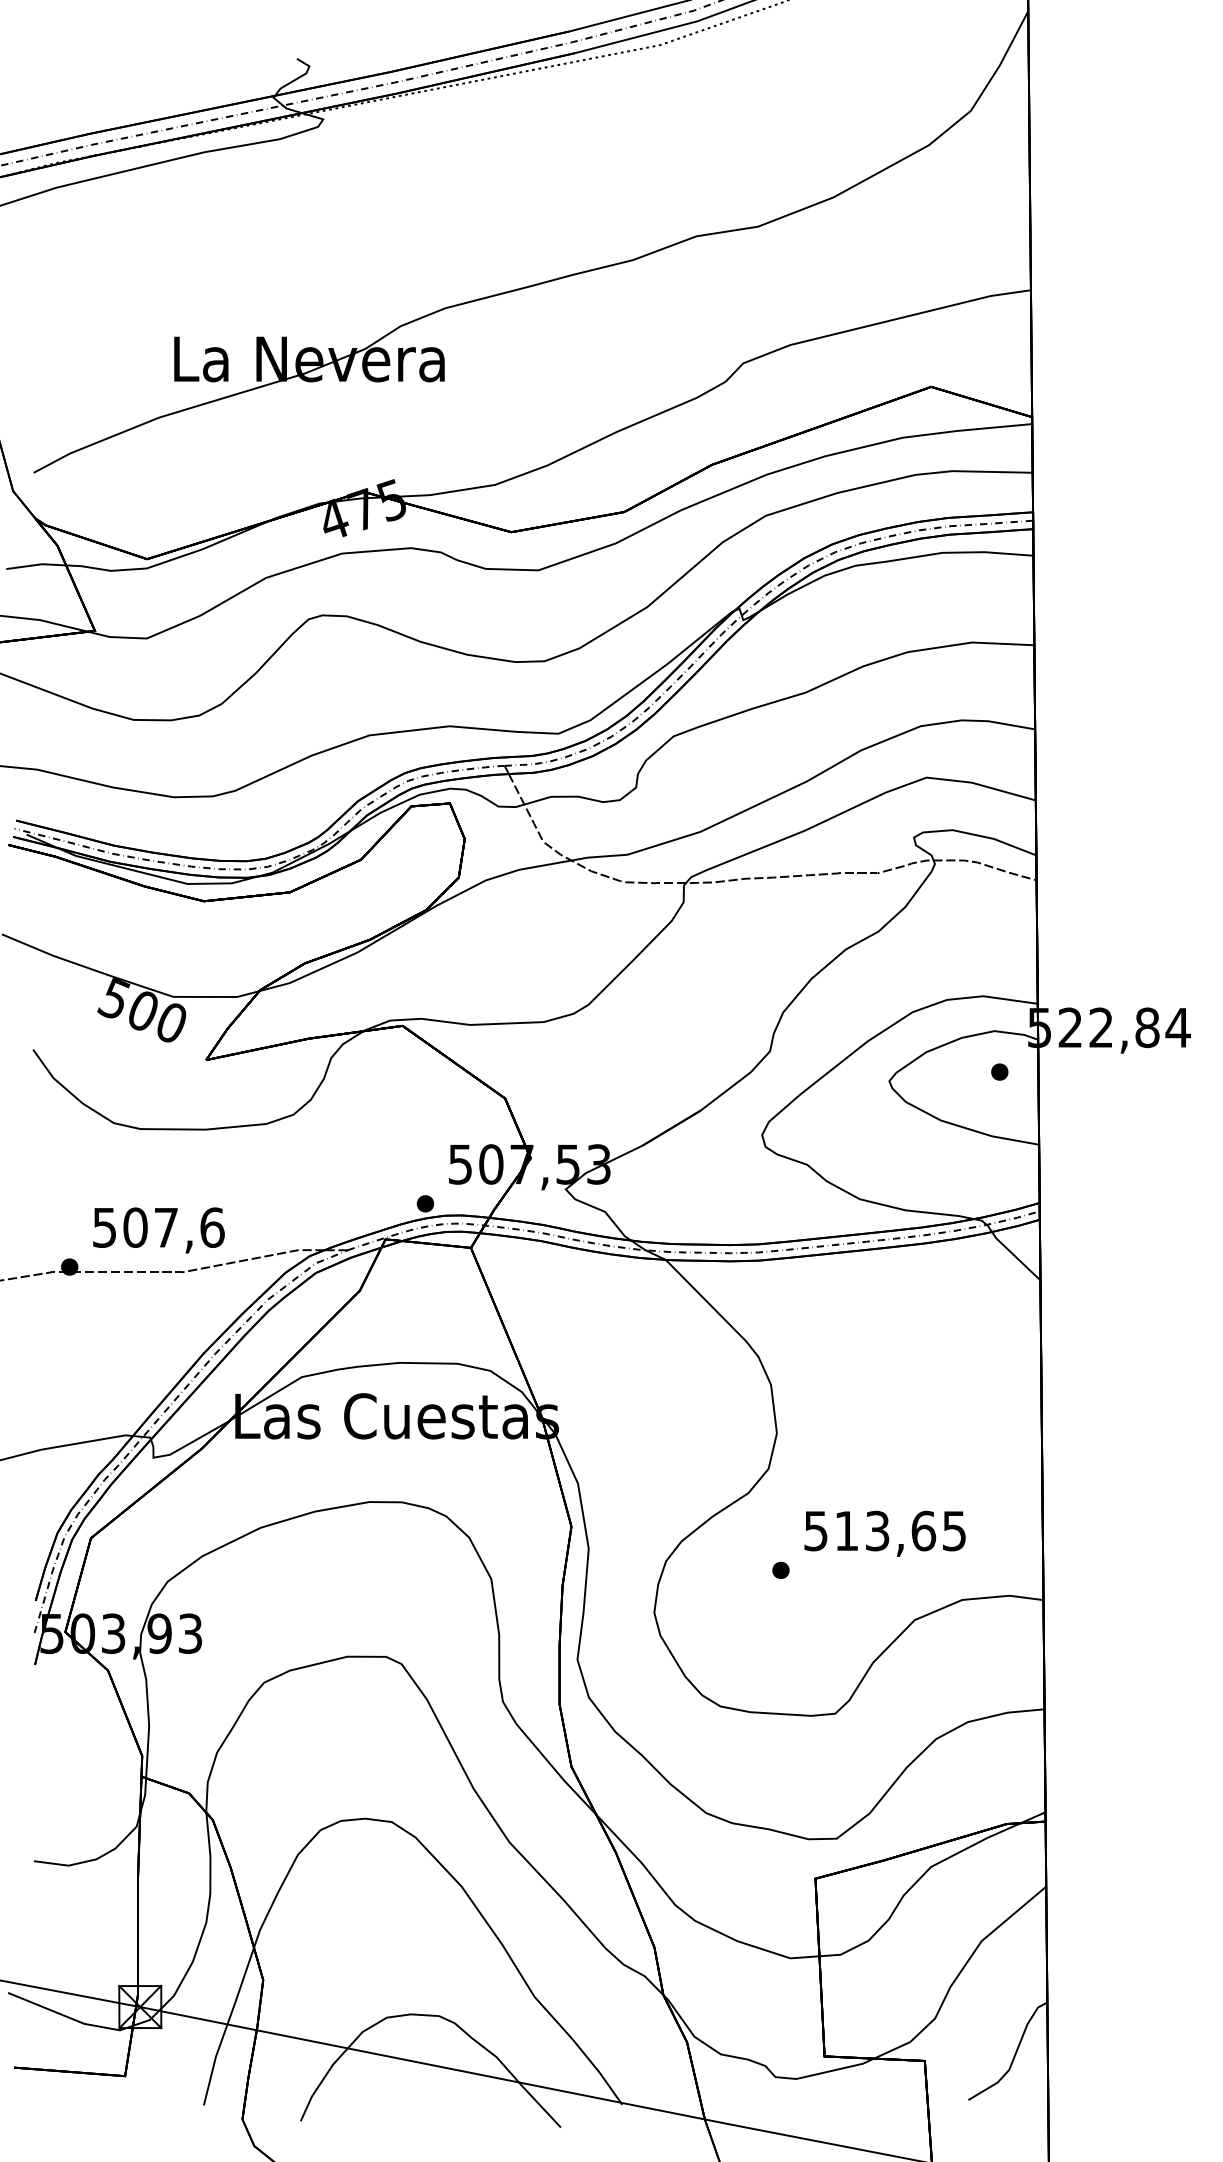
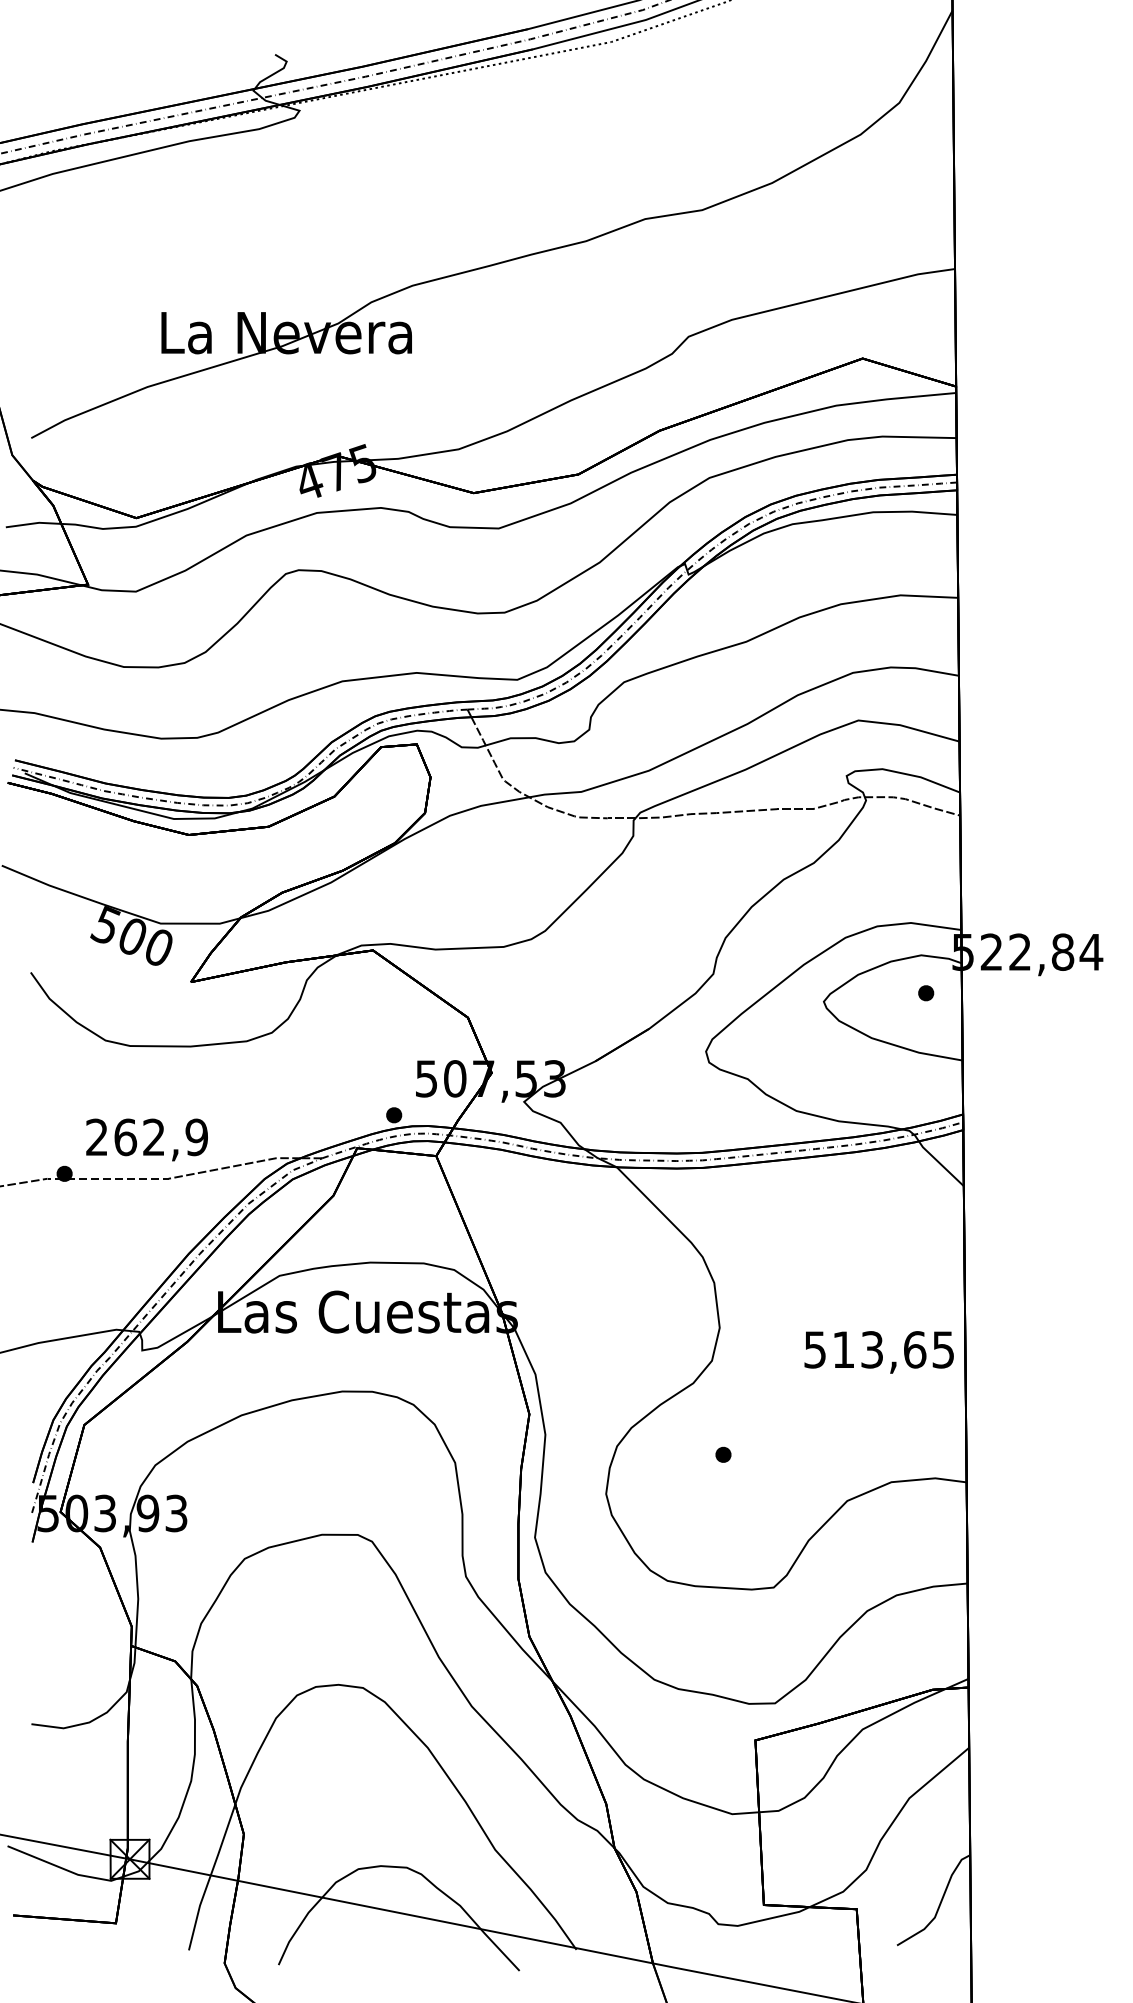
text: (158, 1227) -> (146, 1137), 507,6 -> 262,9
text: (884, 1533) -> (878, 1352), moved

